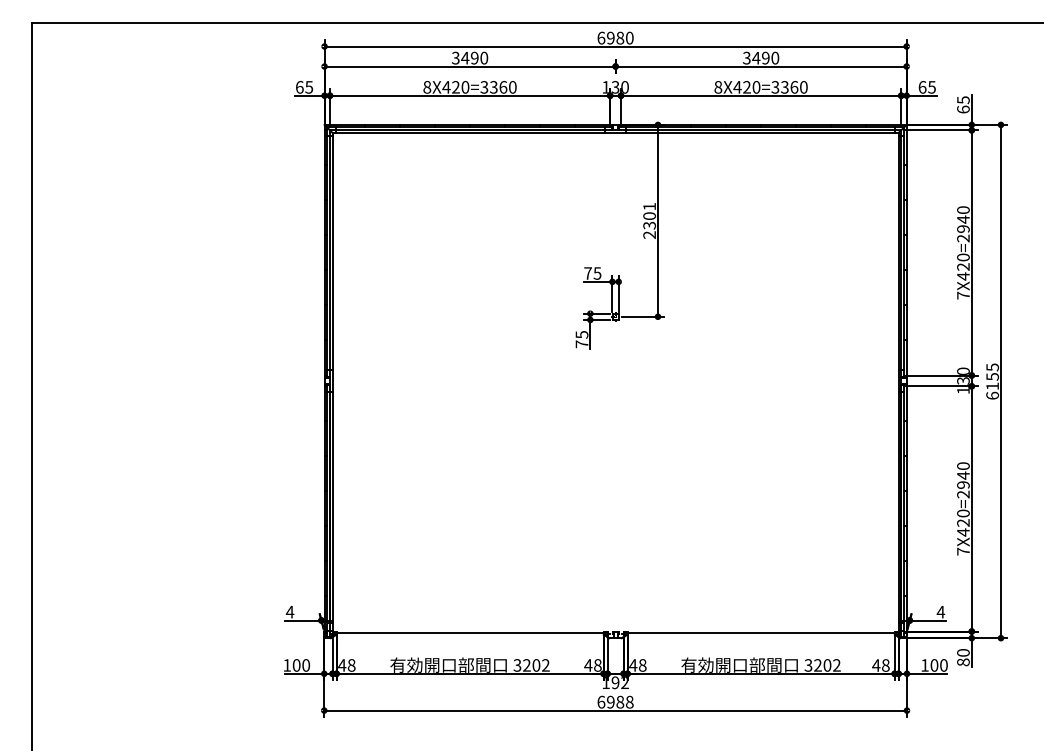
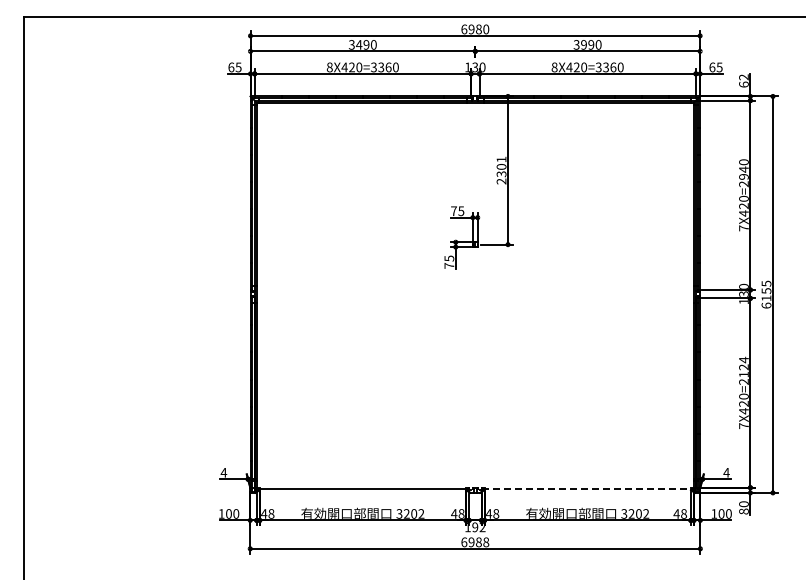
text: (755, 57) -> (583, 44), 3490 -> 3990
text: (962, 100) -> (743, 77), 65 -> 62
text: (962, 474) -> (743, 366), 7X420=2940 -> 7X420=2124
line: (762, 633) -> (588, 489), solid -> dashed

